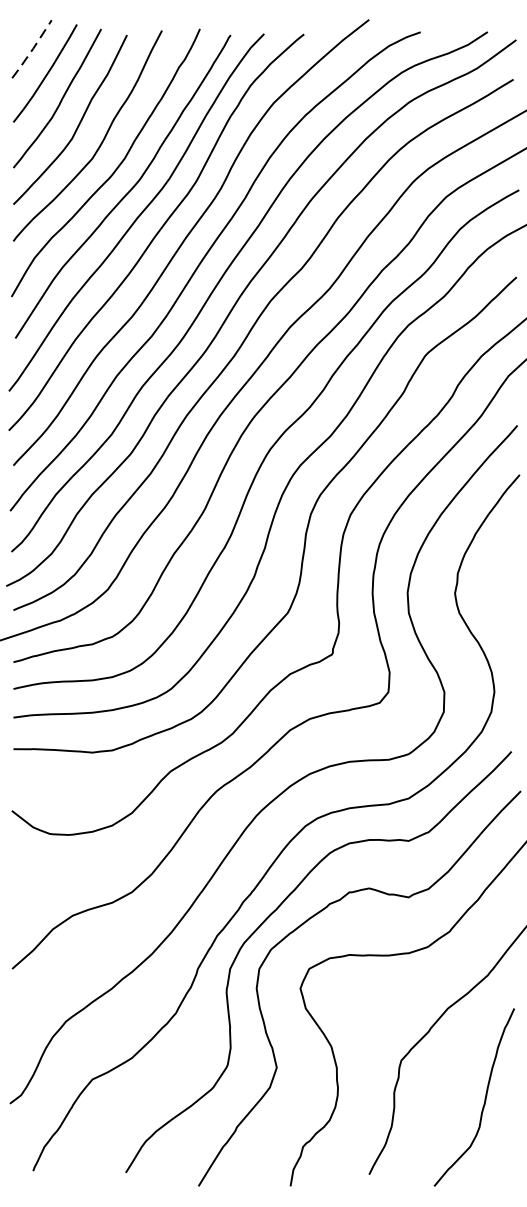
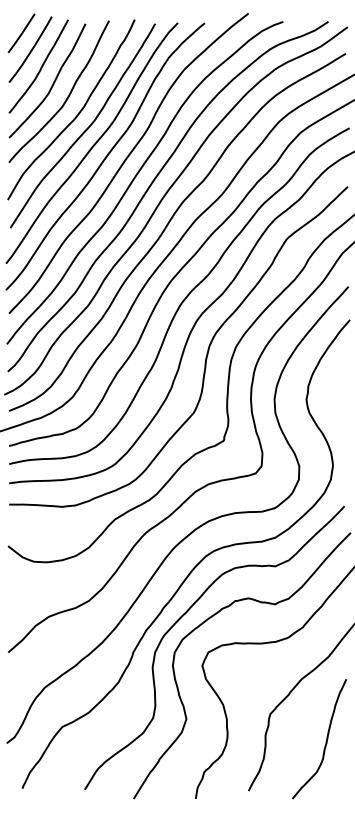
line: (31, 49) -> (21, 33), dashed -> solid

